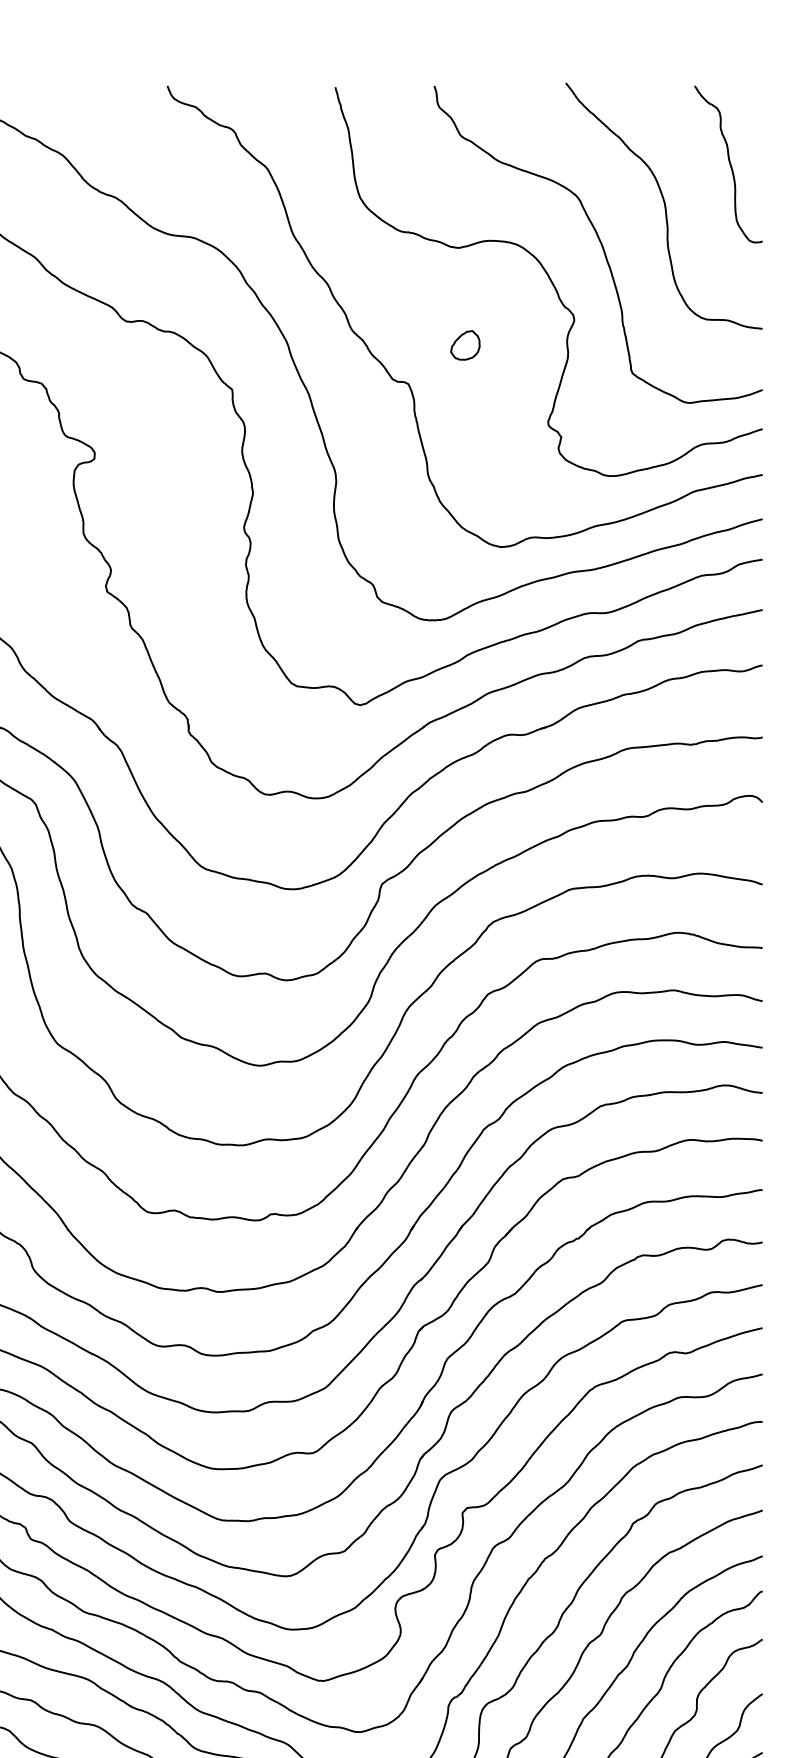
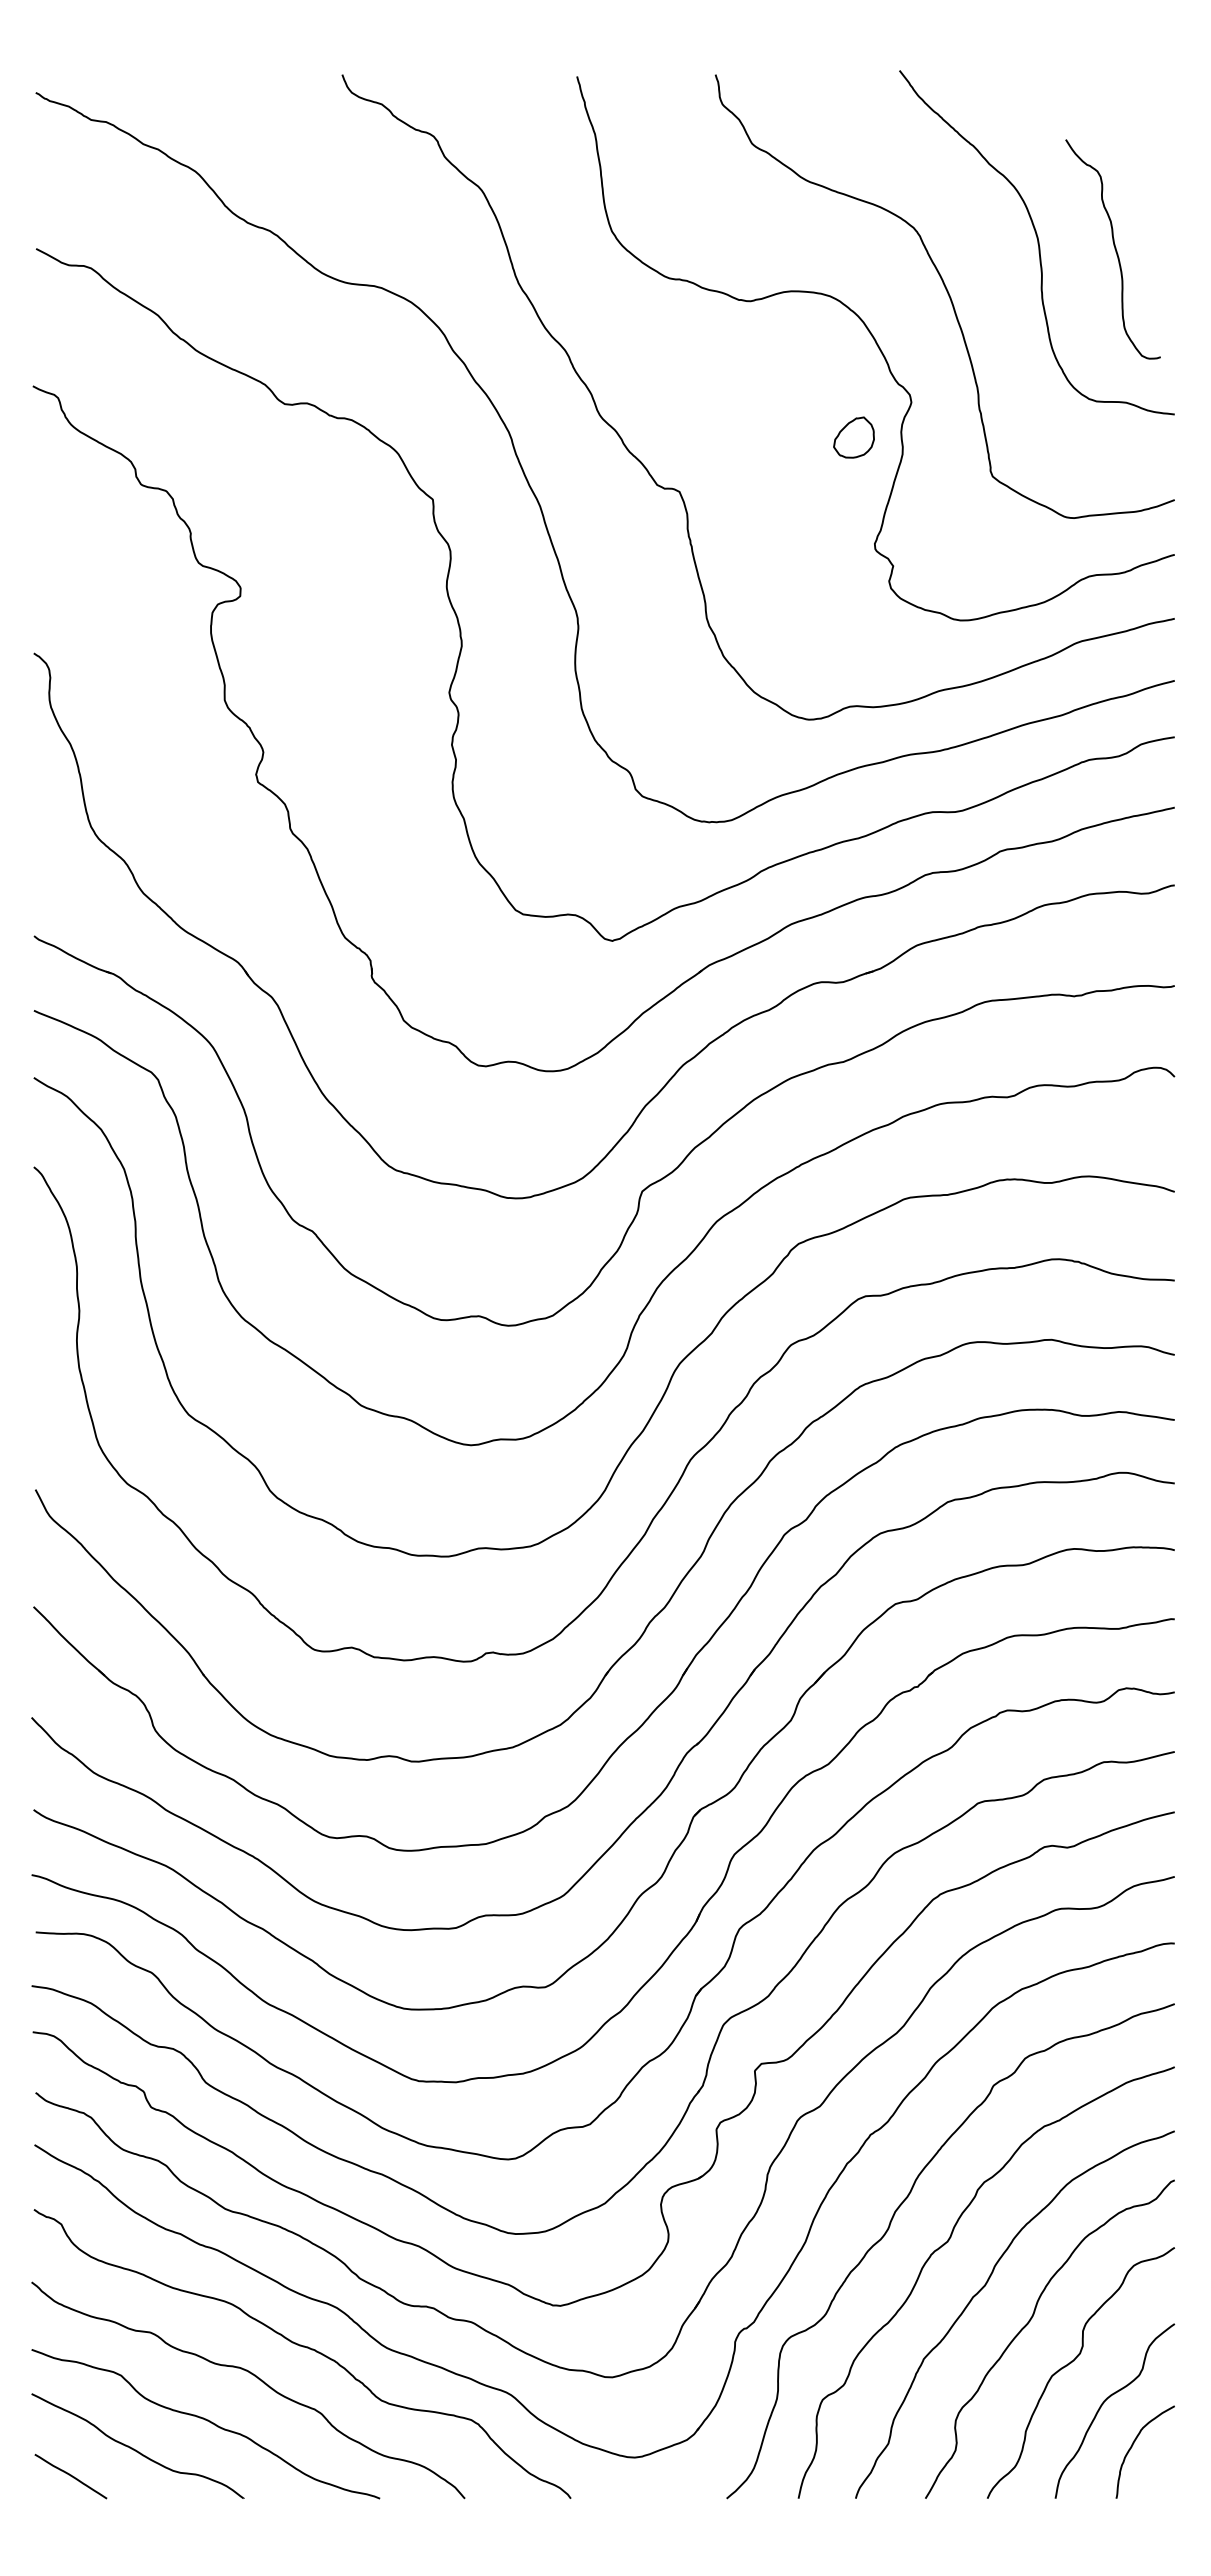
curve: (729, 164) -> (1114, 249), moved
part: (465, 345) -> (853, 437), moved

